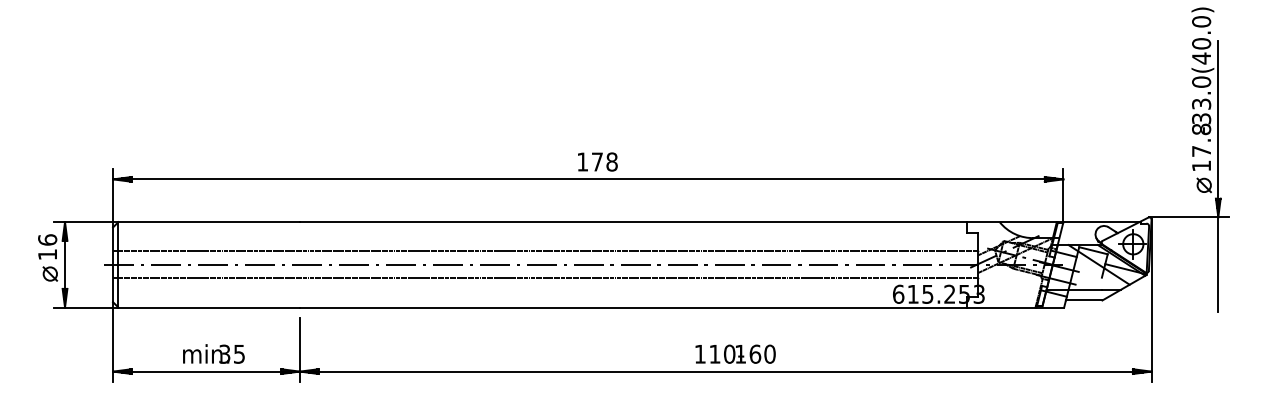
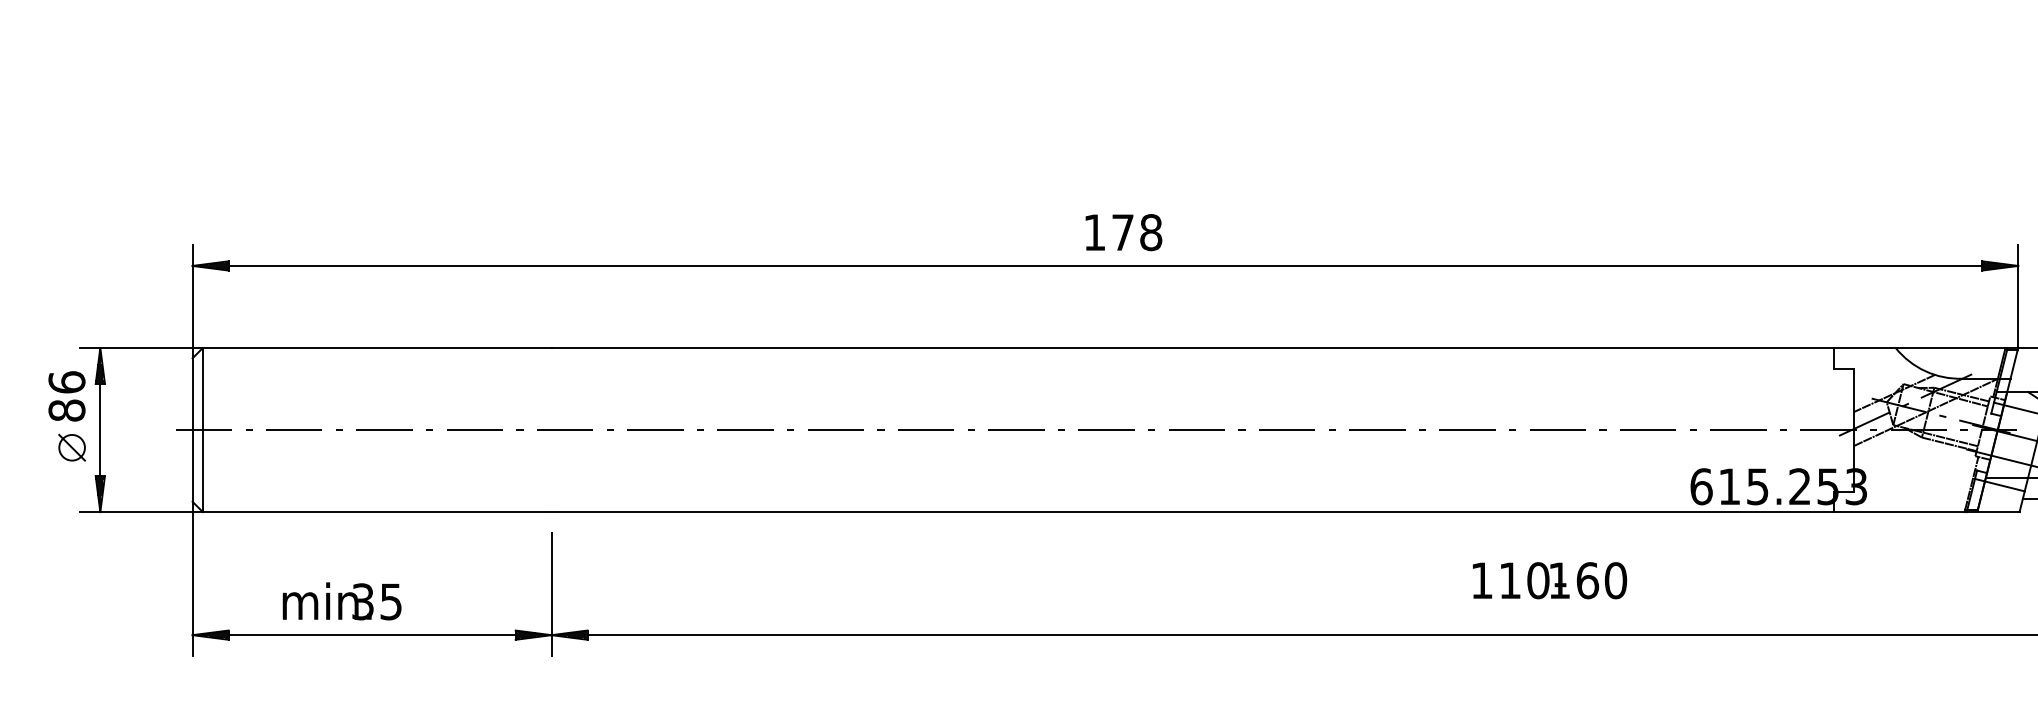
line: (545, 251) -> (1023, 404), removed
text: (47, 254) -> (66, 410), 16 -> 86
line: (545, 278) -> (1023, 456), removed
text: (213, 353) -> (341, 600), moved
text: (735, 353) -> (1549, 579), moved

